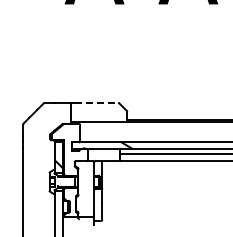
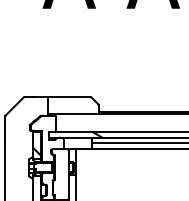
line: (97, 103) -> (71, 97), dashed -> solid

